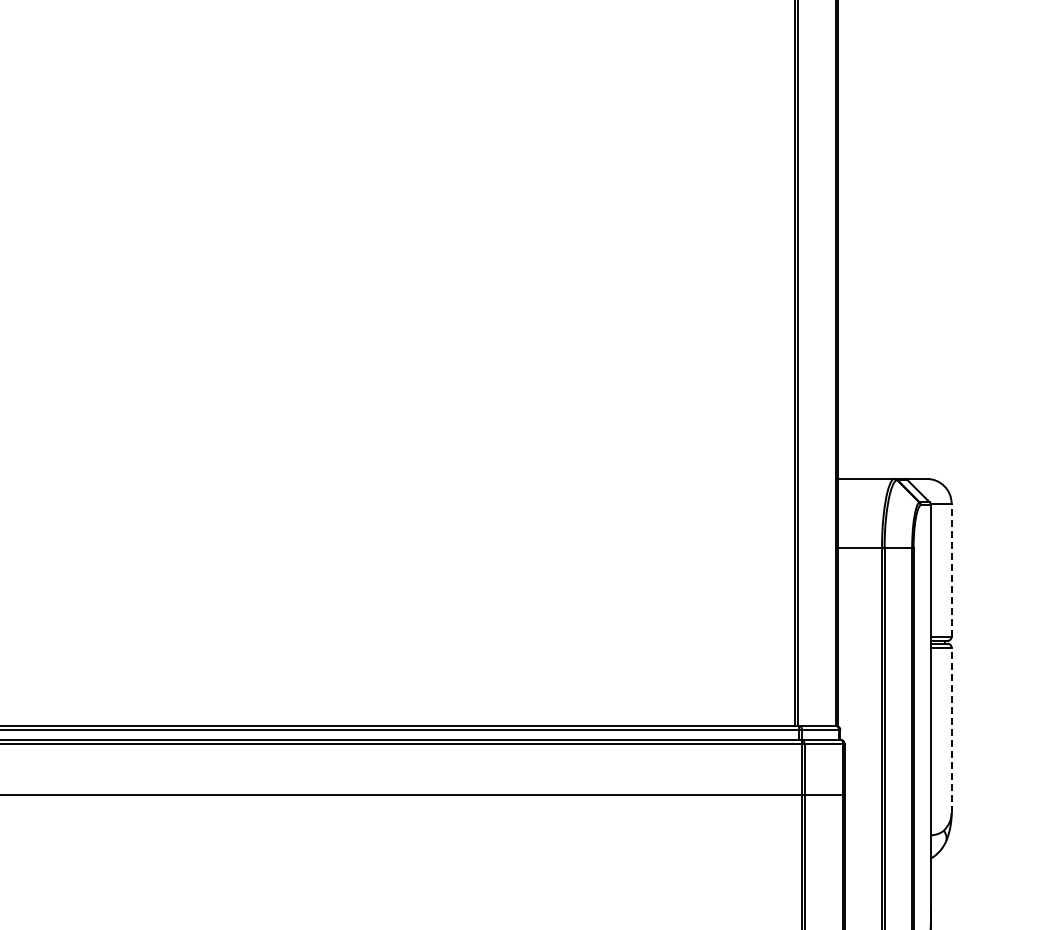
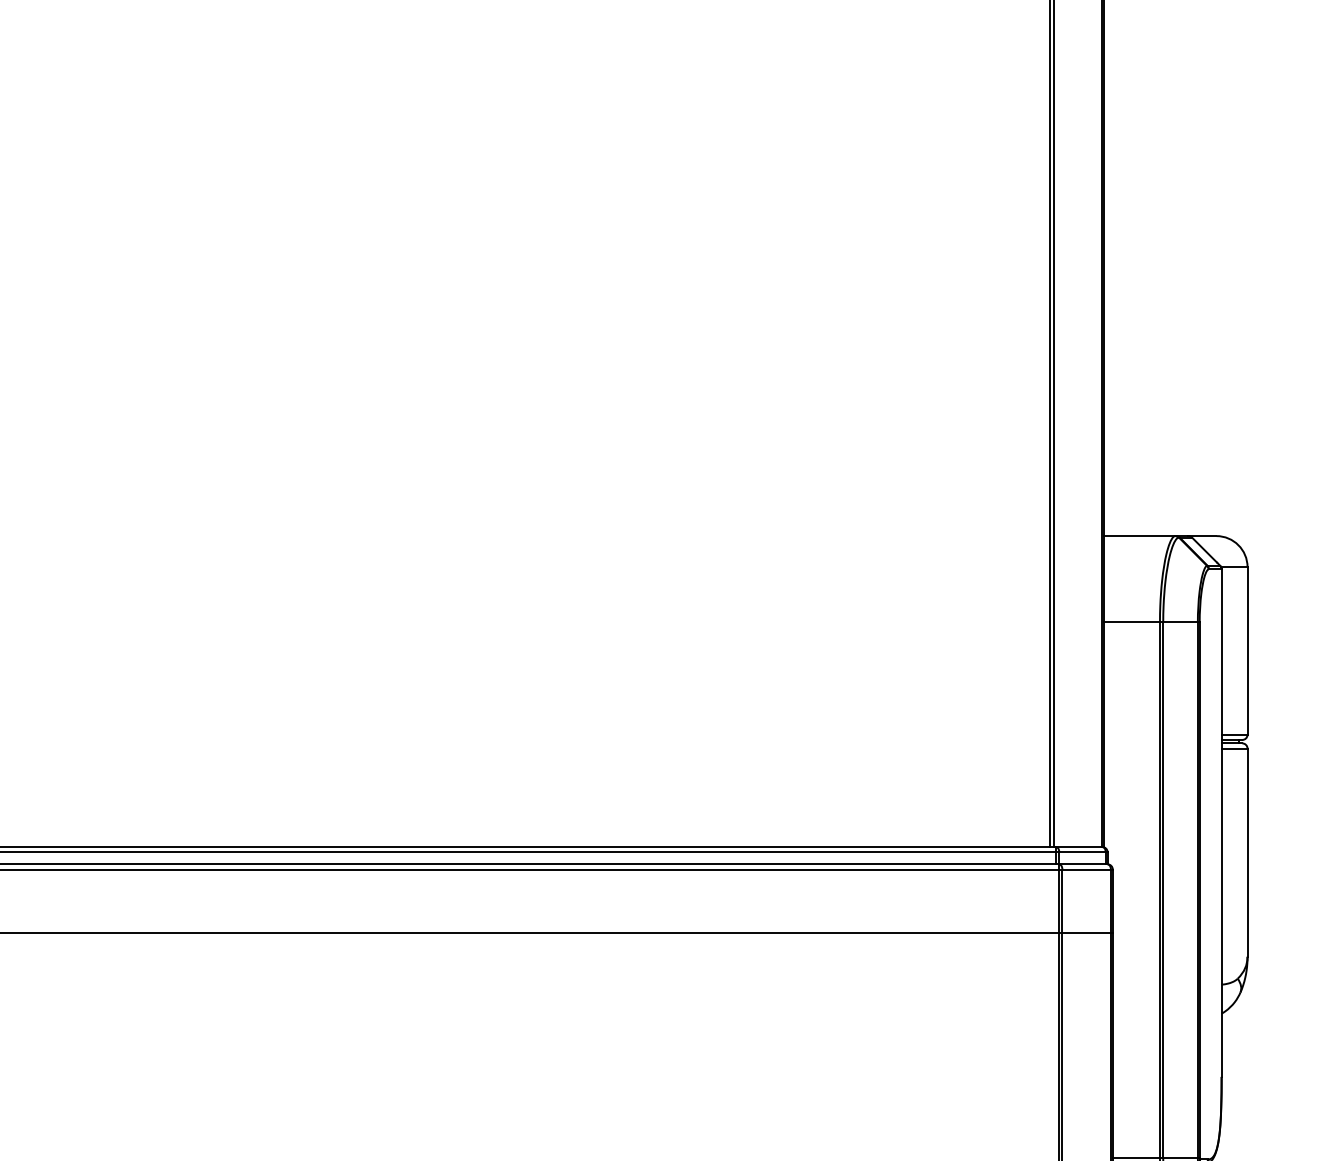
line: (951, 570) -> (1247, 651), dashed -> solid
line: (951, 730) -> (1247, 852), dashed -> solid

